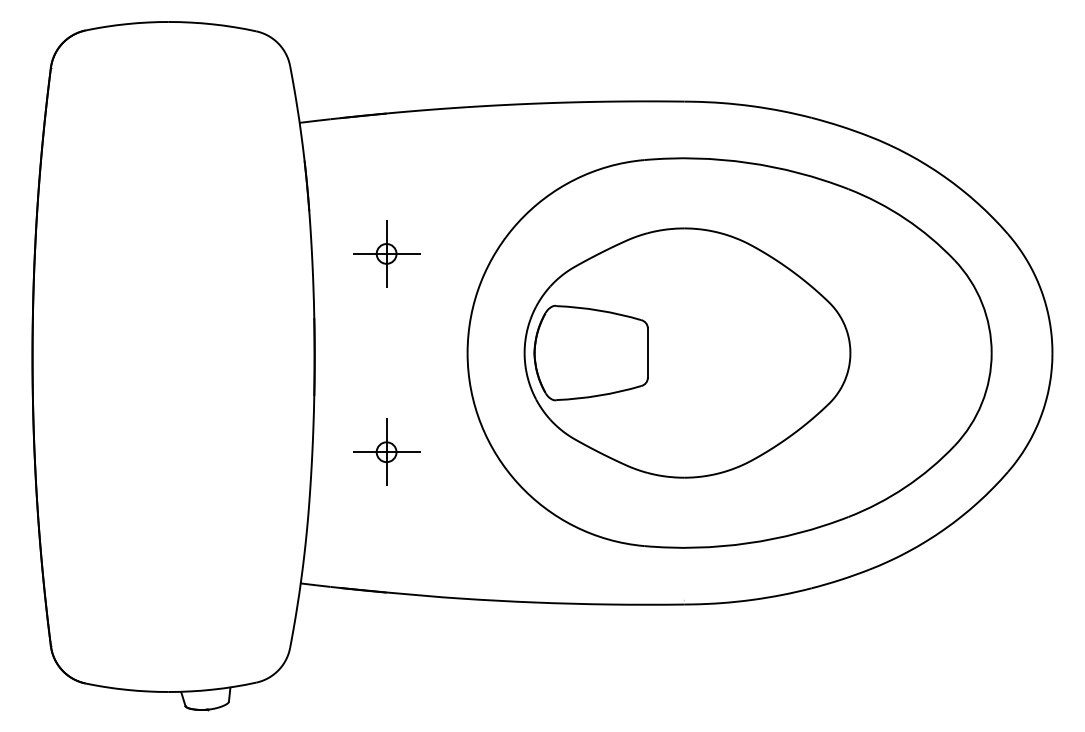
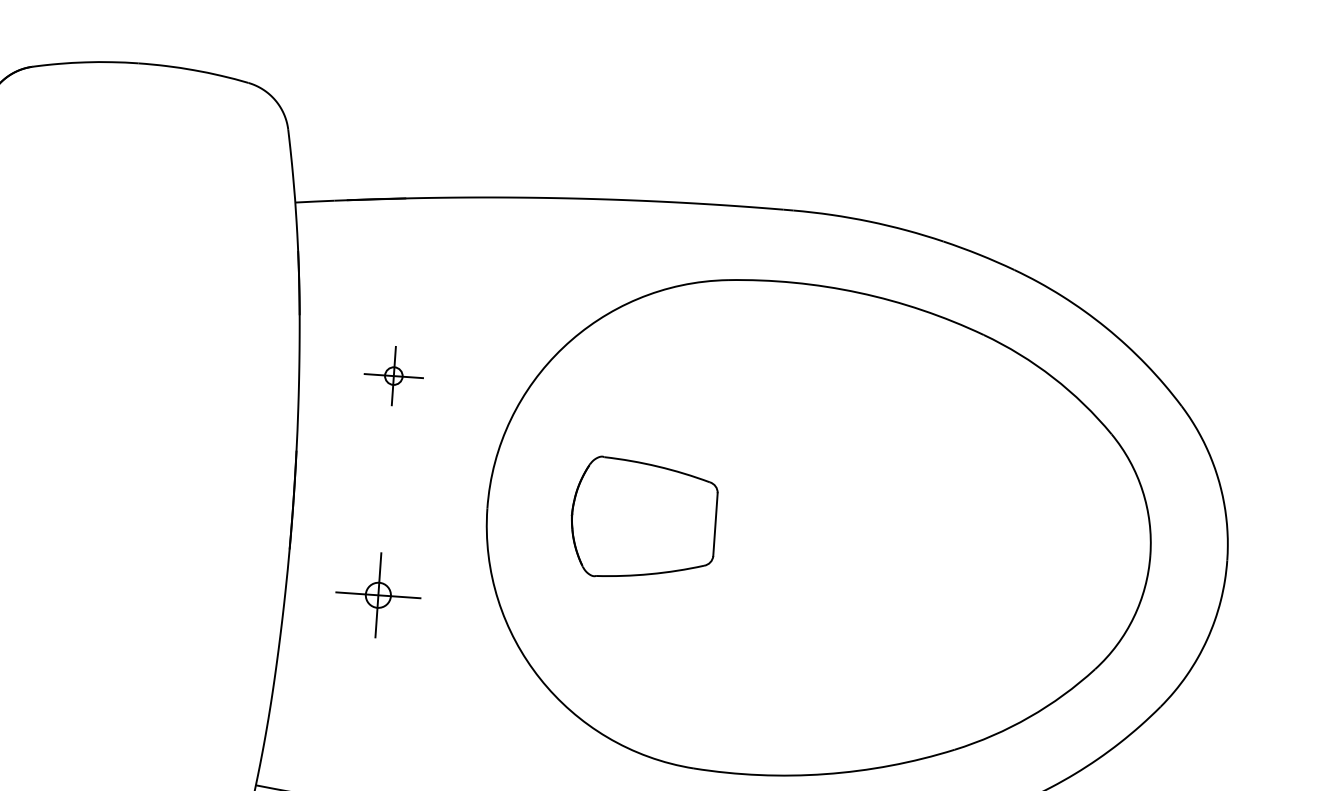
part: (386, 253) -> (393, 375), size x0.7
part: (687, 352) -> (765, 527), removed
part: (386, 451) -> (378, 594), moved

